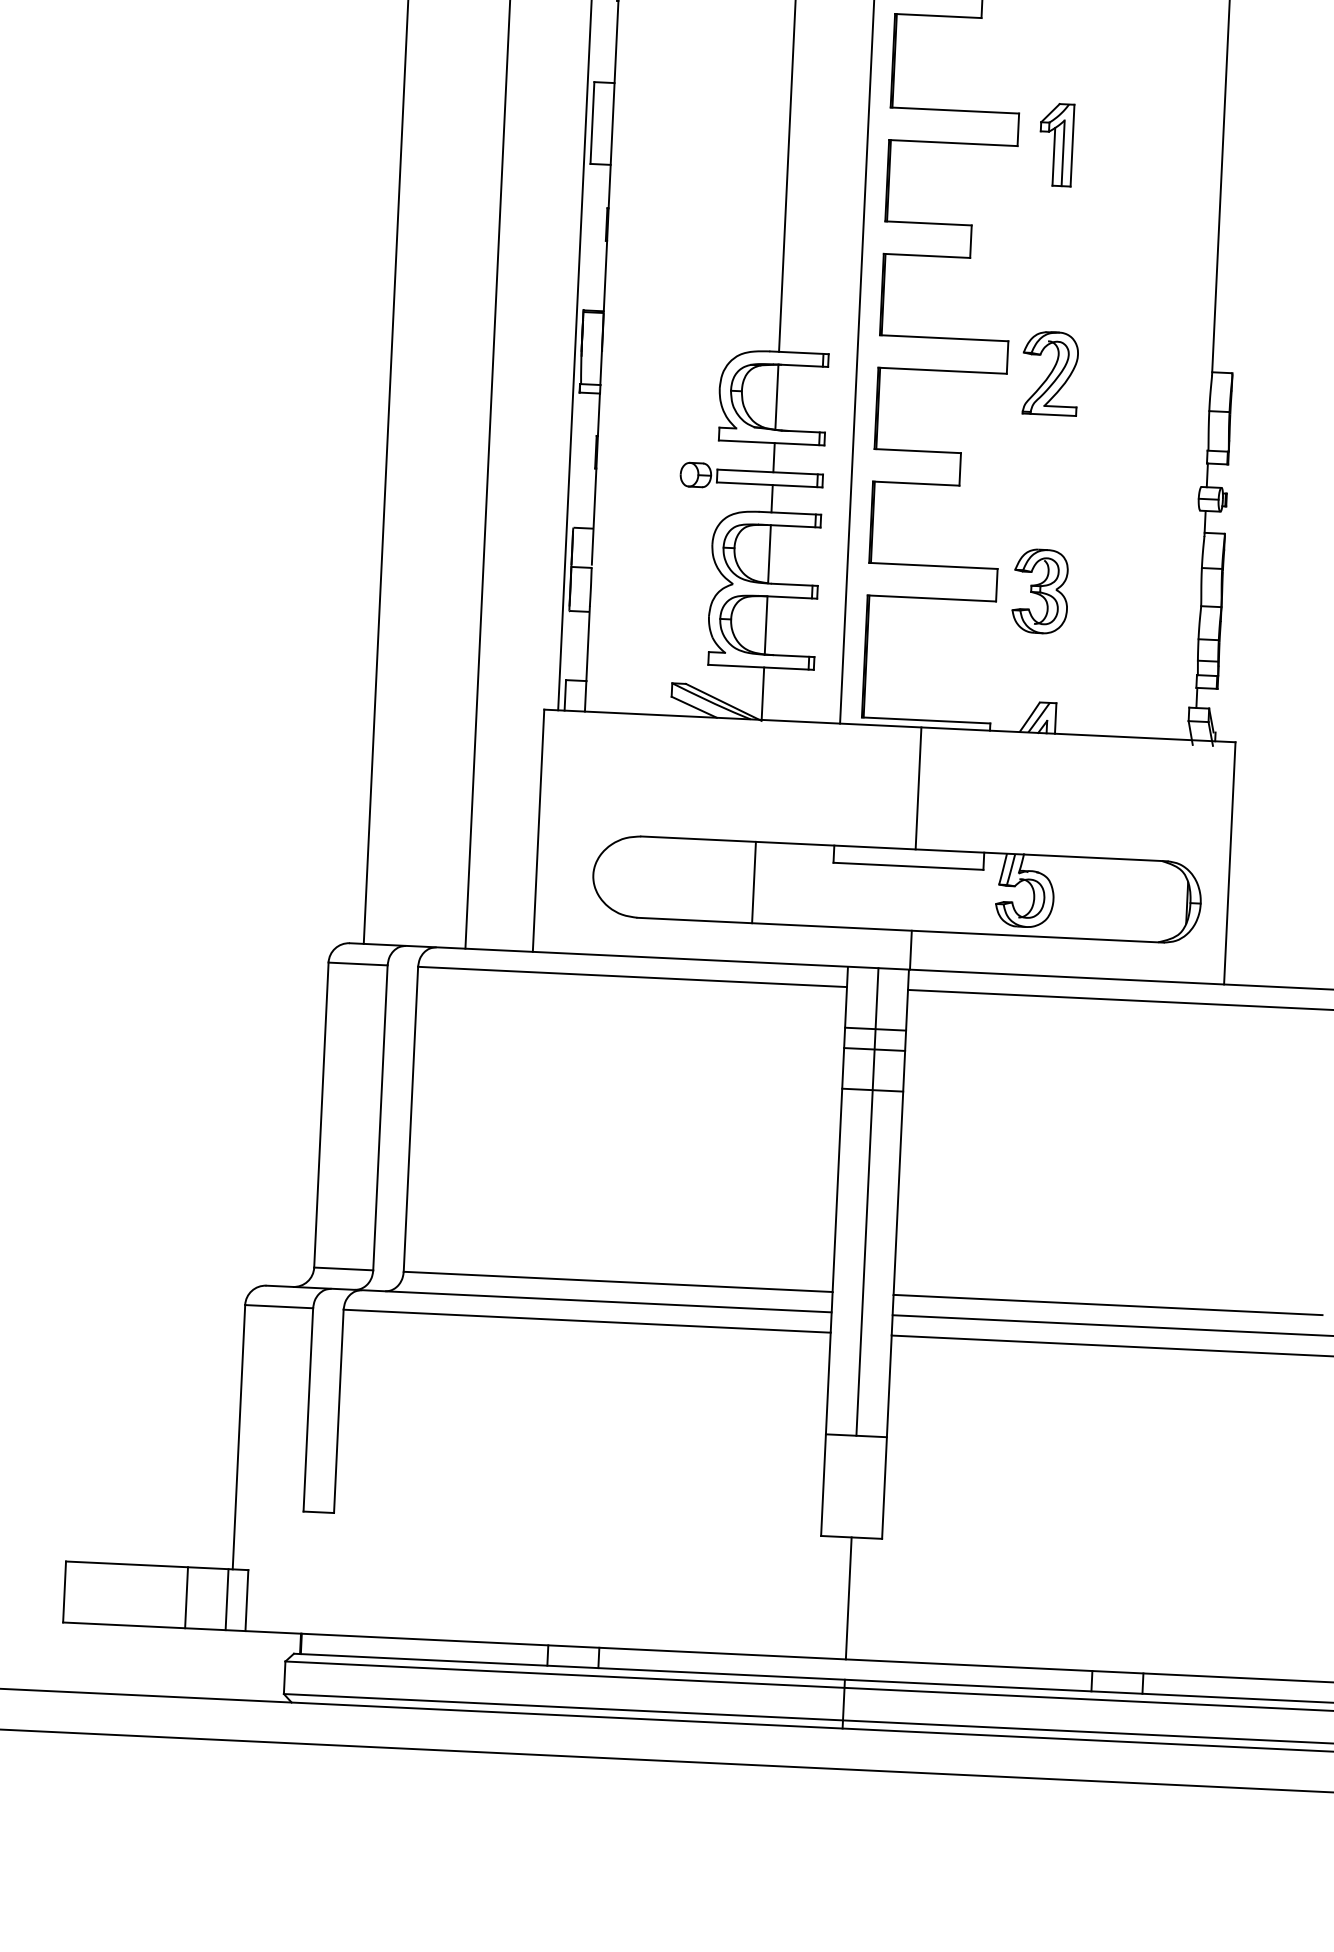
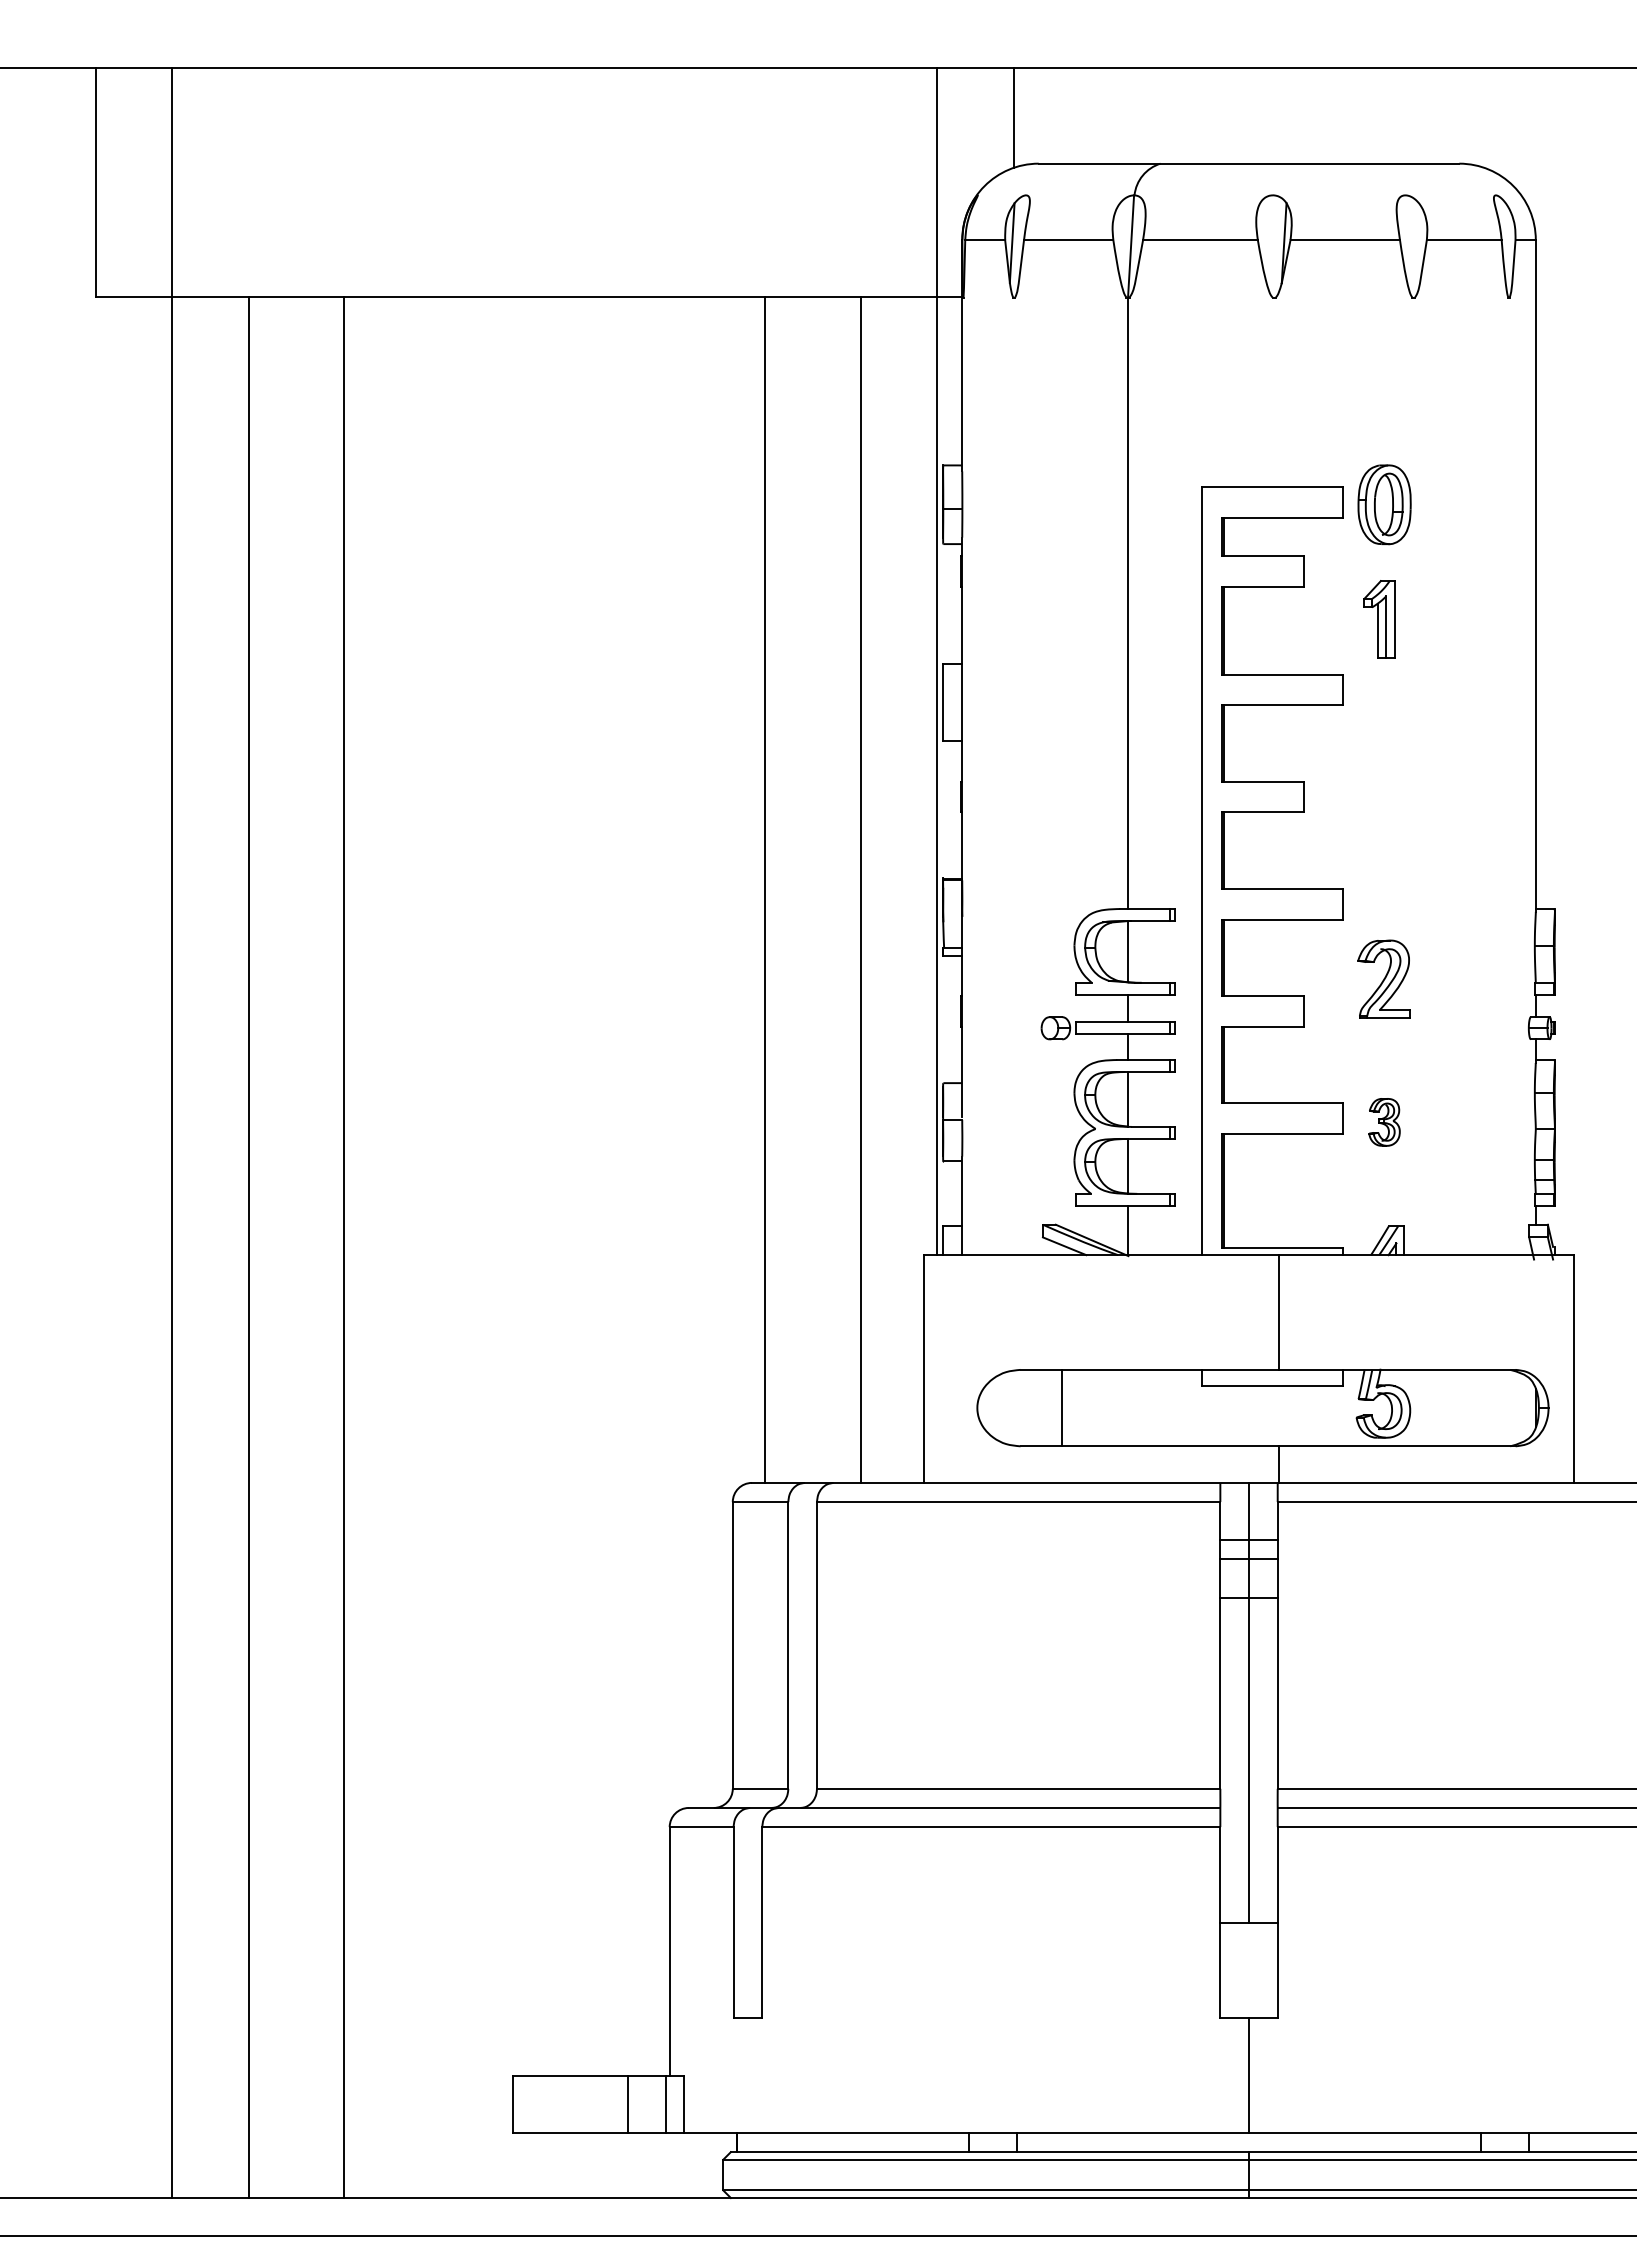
part: (1056, 144) -> (1379, 619), moved
part: (1049, 372) -> (1383, 978), moved
part: (1040, 591) -> (1384, 1122), size x0.6
line: (754, 881) -> (1062, 1407), moved

